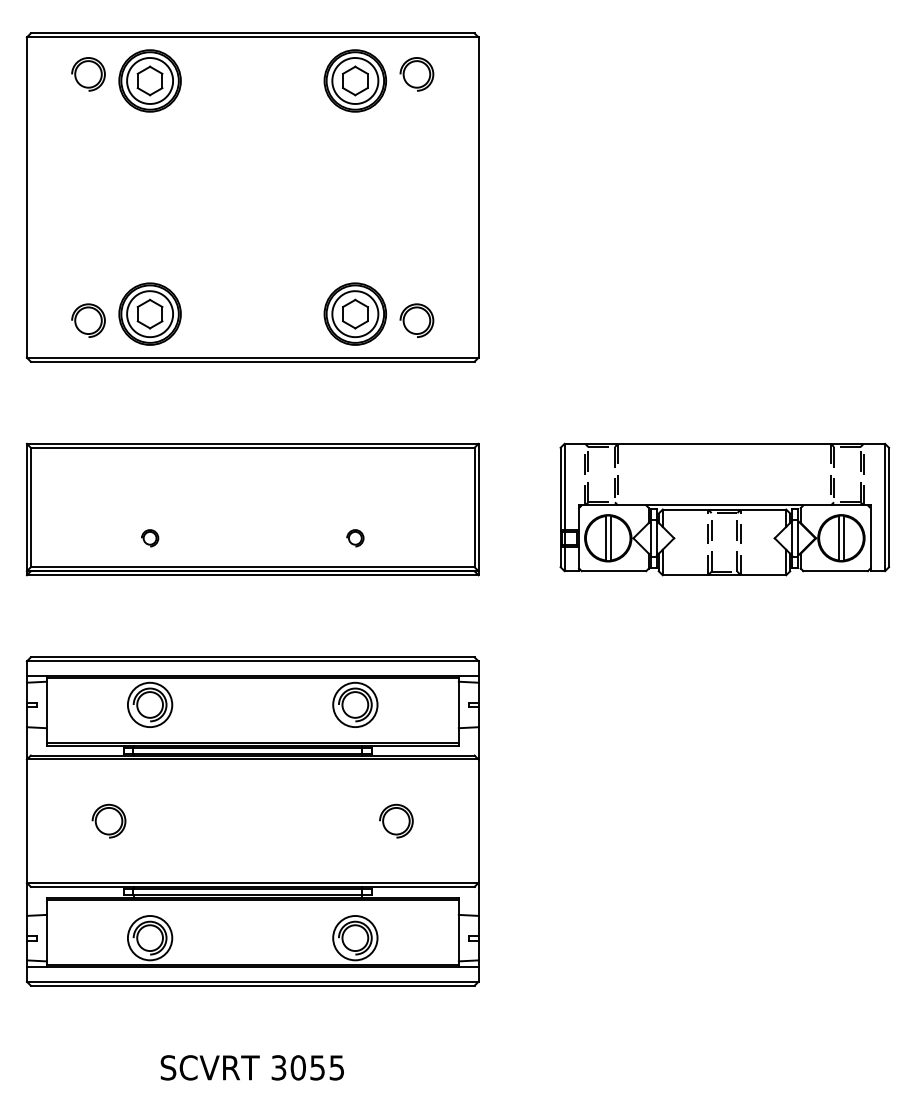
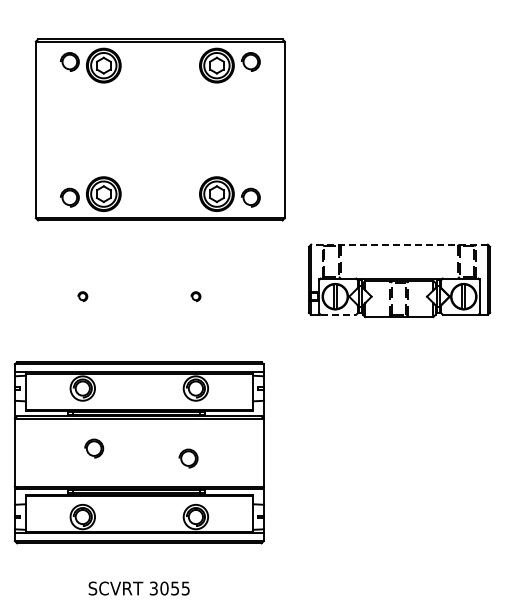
part: (251, 196) -> (159, 129), moved
line: (724, 443) -> (399, 244), solid -> dashed
part: (251, 508) -> (138, 280), removed
line: (614, 570) -> (338, 314), solid -> dashed
part: (109, 821) -> (94, 448), moved
part: (396, 821) -> (188, 458), moved

